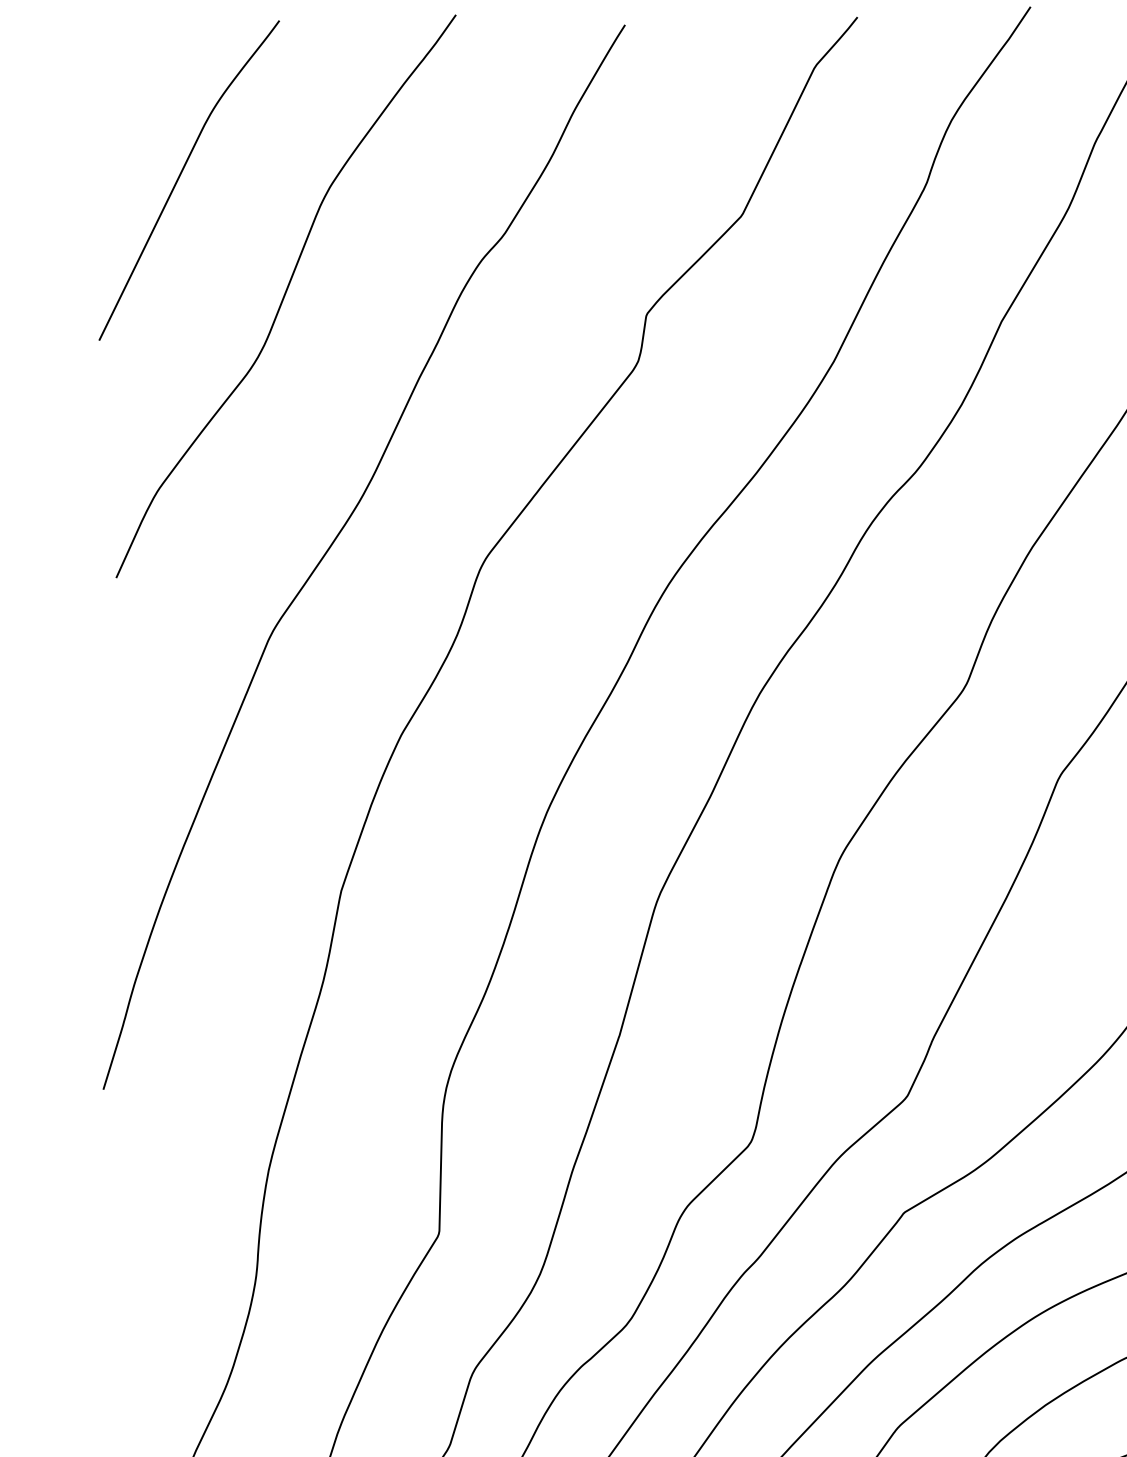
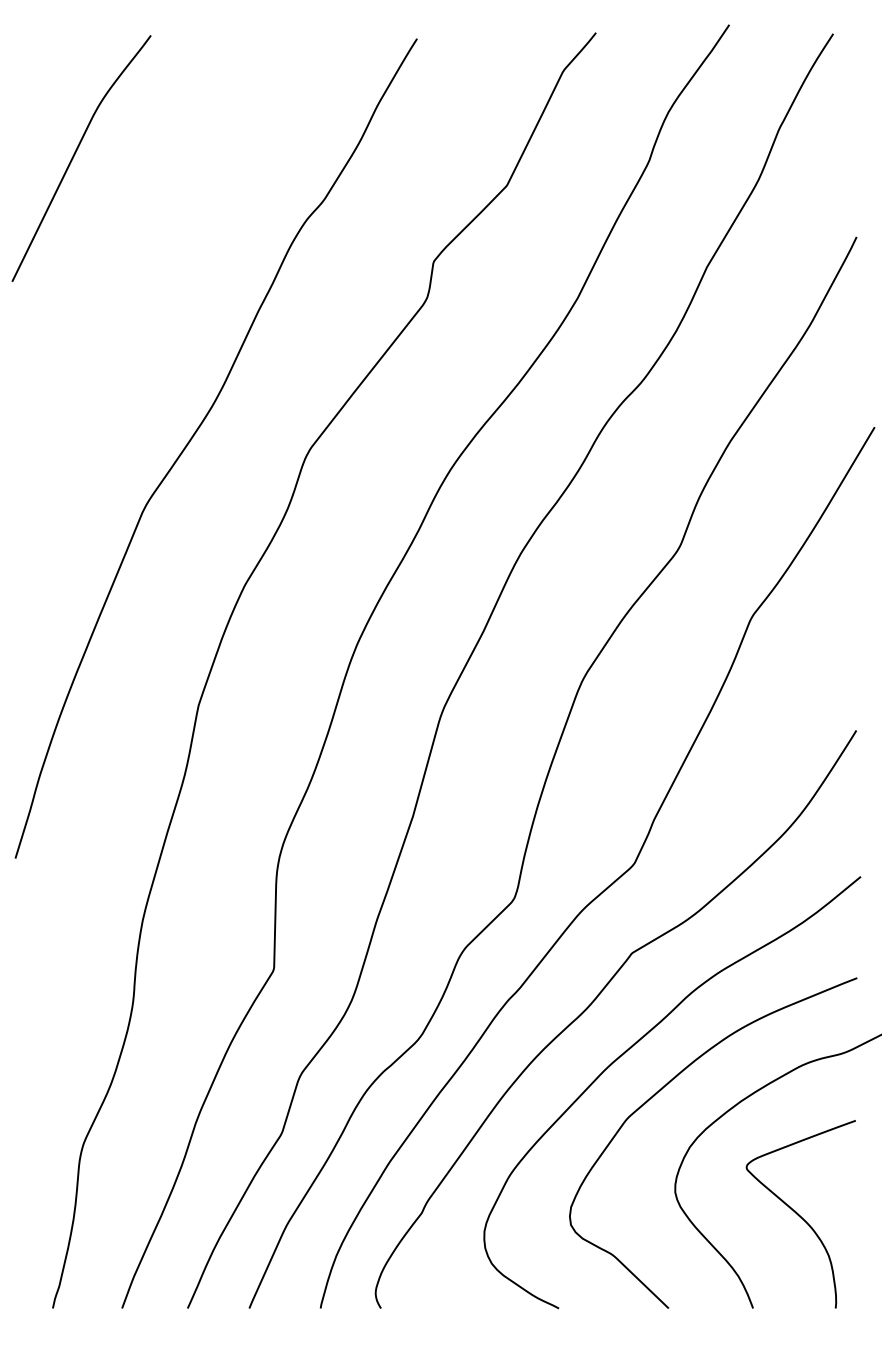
curve: (285, 296) -> (155, 247), removed

